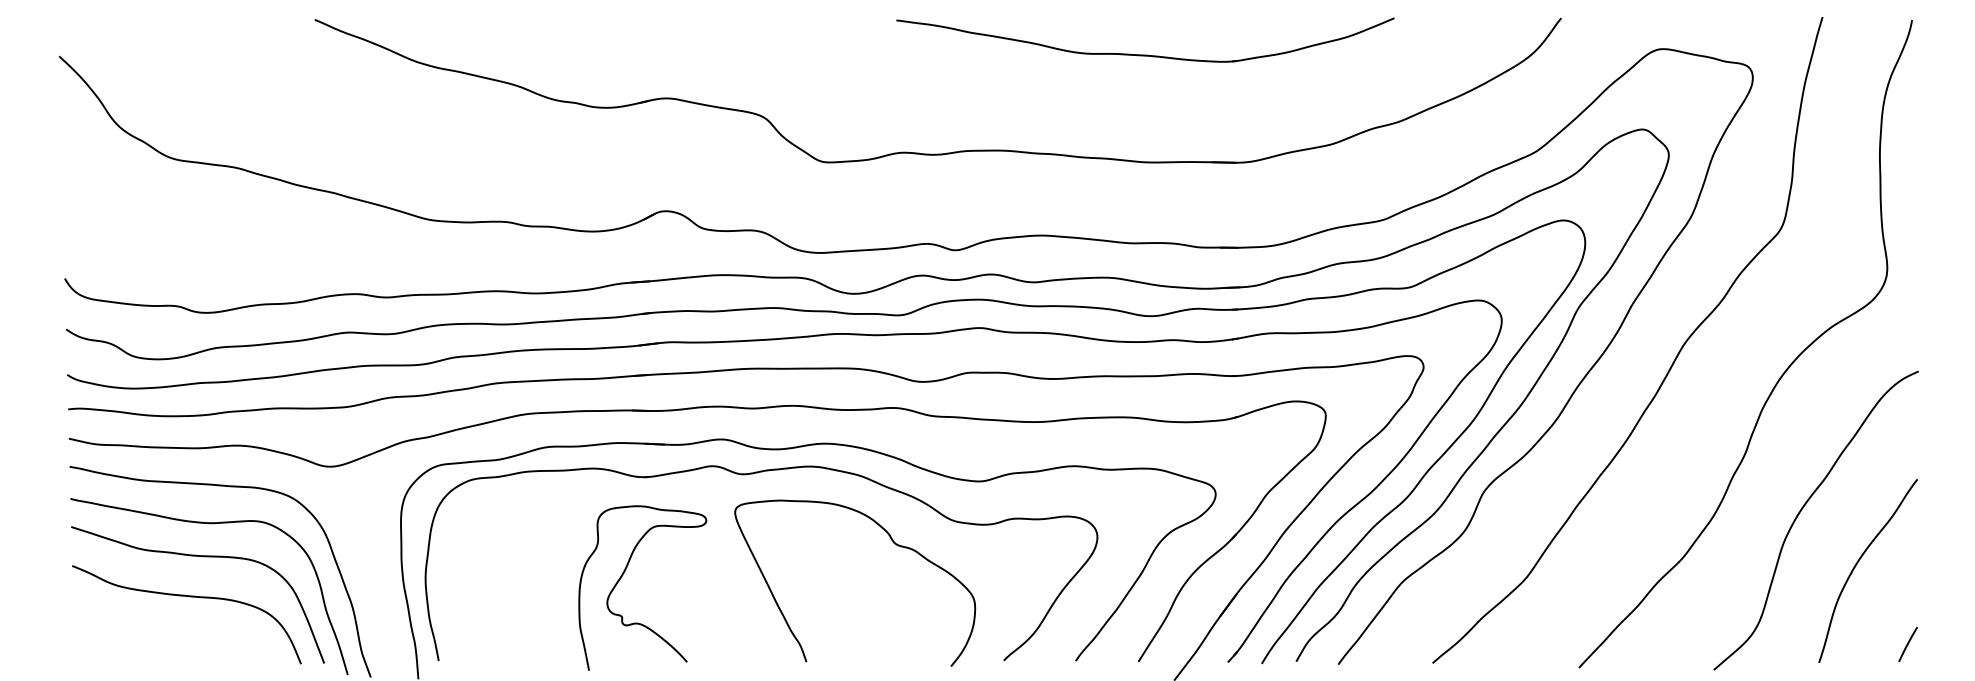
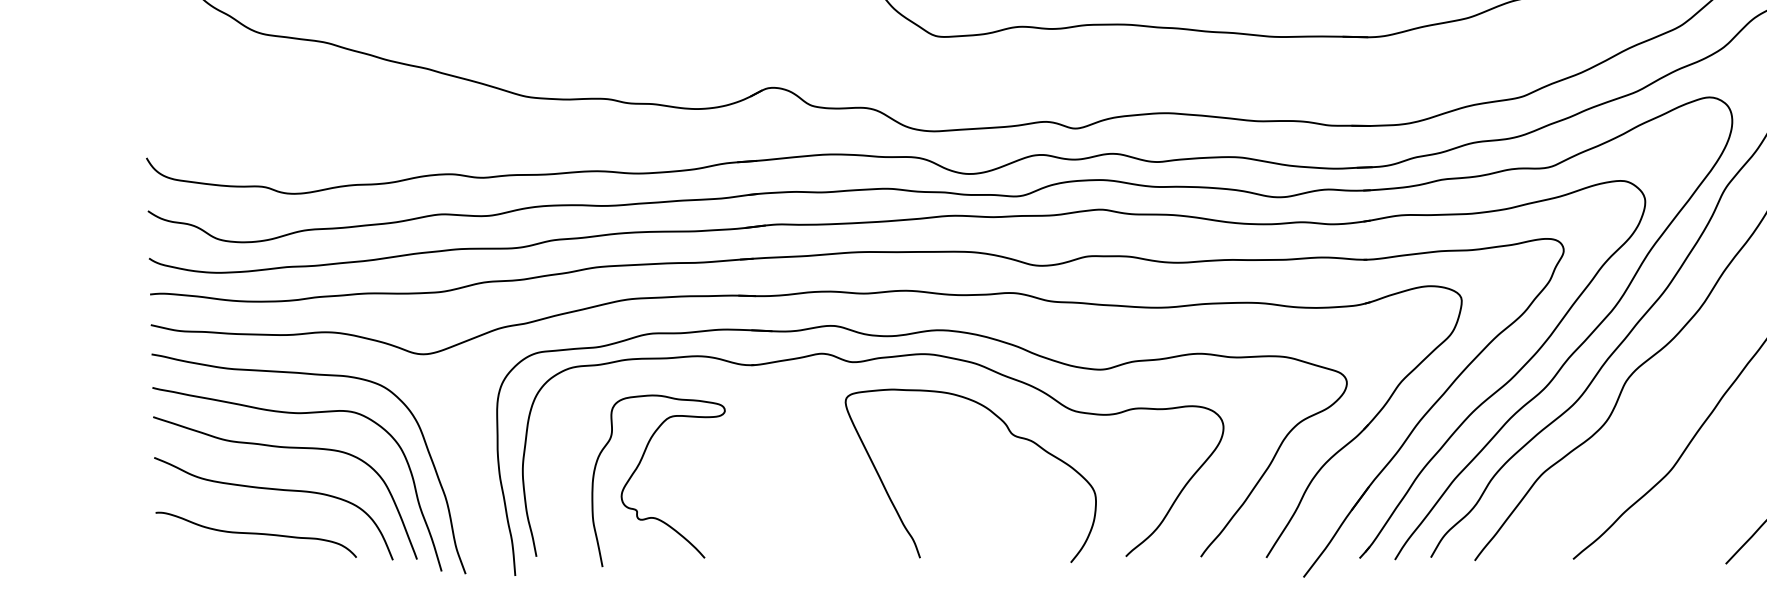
curve: (623, 575) -> (638, 467), moved
curve: (169, 639) -> (255, 534), added

